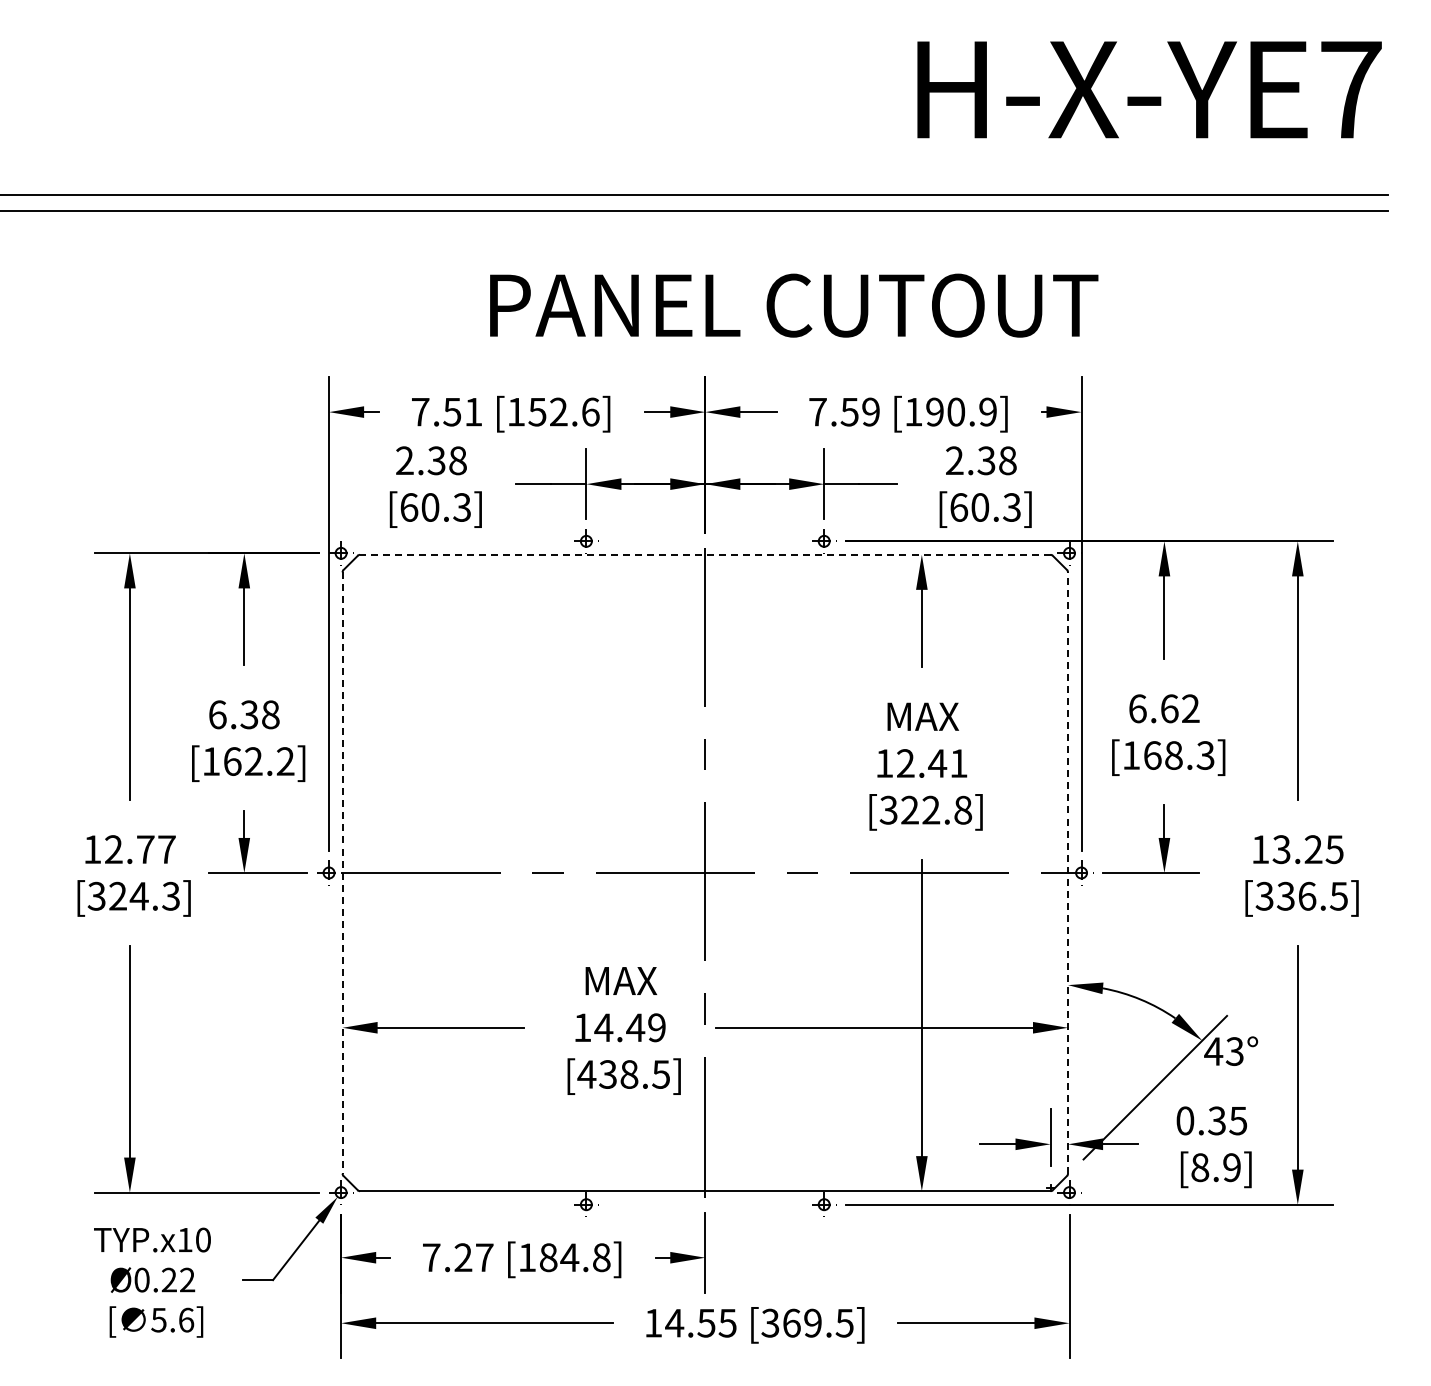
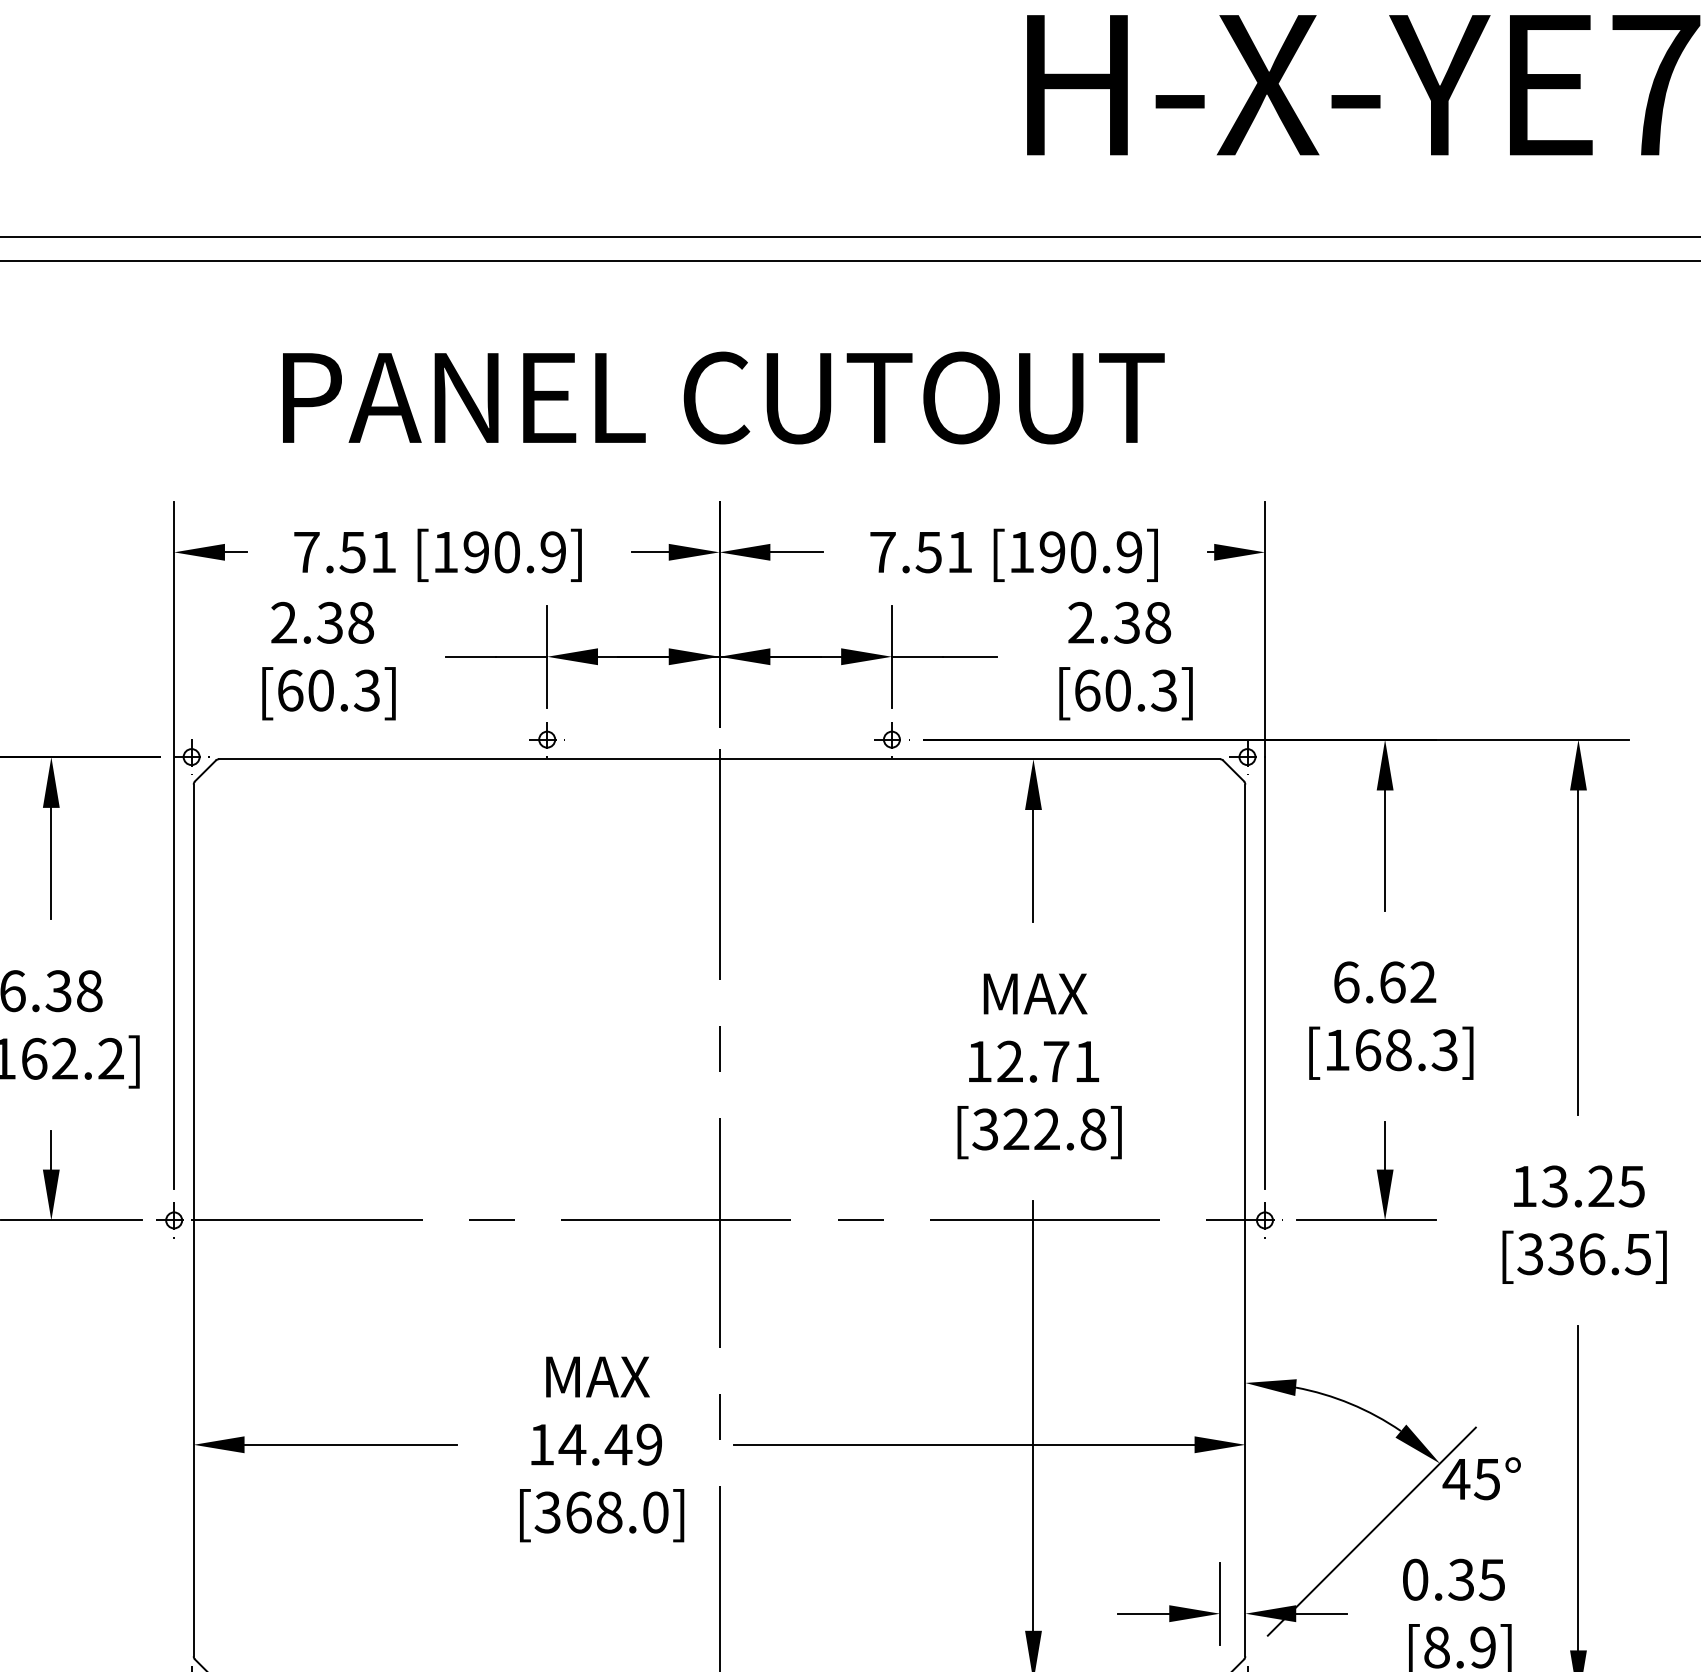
text: (794, 305) -> (724, 397), moved
text: (563, 411) -> (514, 551), [152.6] -> [190.9]
text: (870, 411) -> (959, 551), 7.59 -> 7.51
line: (704, 554) -> (718, 758), dashed -> solid
text: (937, 763) -> (1056, 1061), 12.41 -> 12.71
line: (342, 873) -> (193, 1221), dashed -> solid
line: (1068, 873) -> (1246, 1221), dashed -> solid
text: (1234, 1051) -> (1486, 1479), 43° -> 45°
text: (623, 1074) -> (600, 1512), [438.5] -> [368.0]

